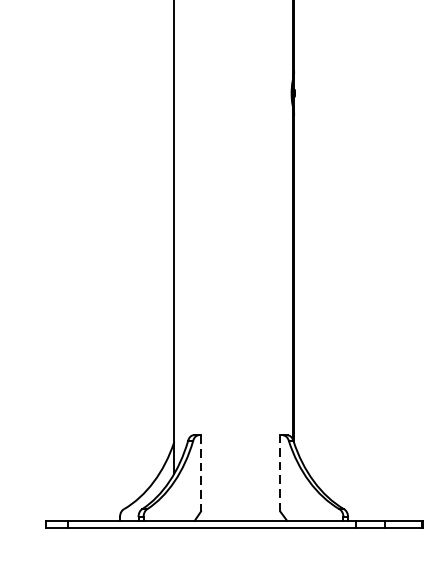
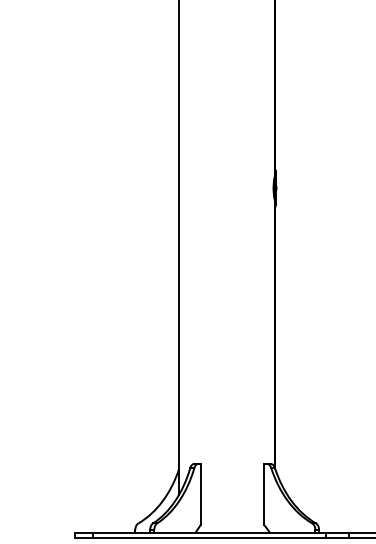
line: (200, 473) -> (200, 494), dashed -> solid
line: (280, 473) -> (264, 494), dashed -> solid

